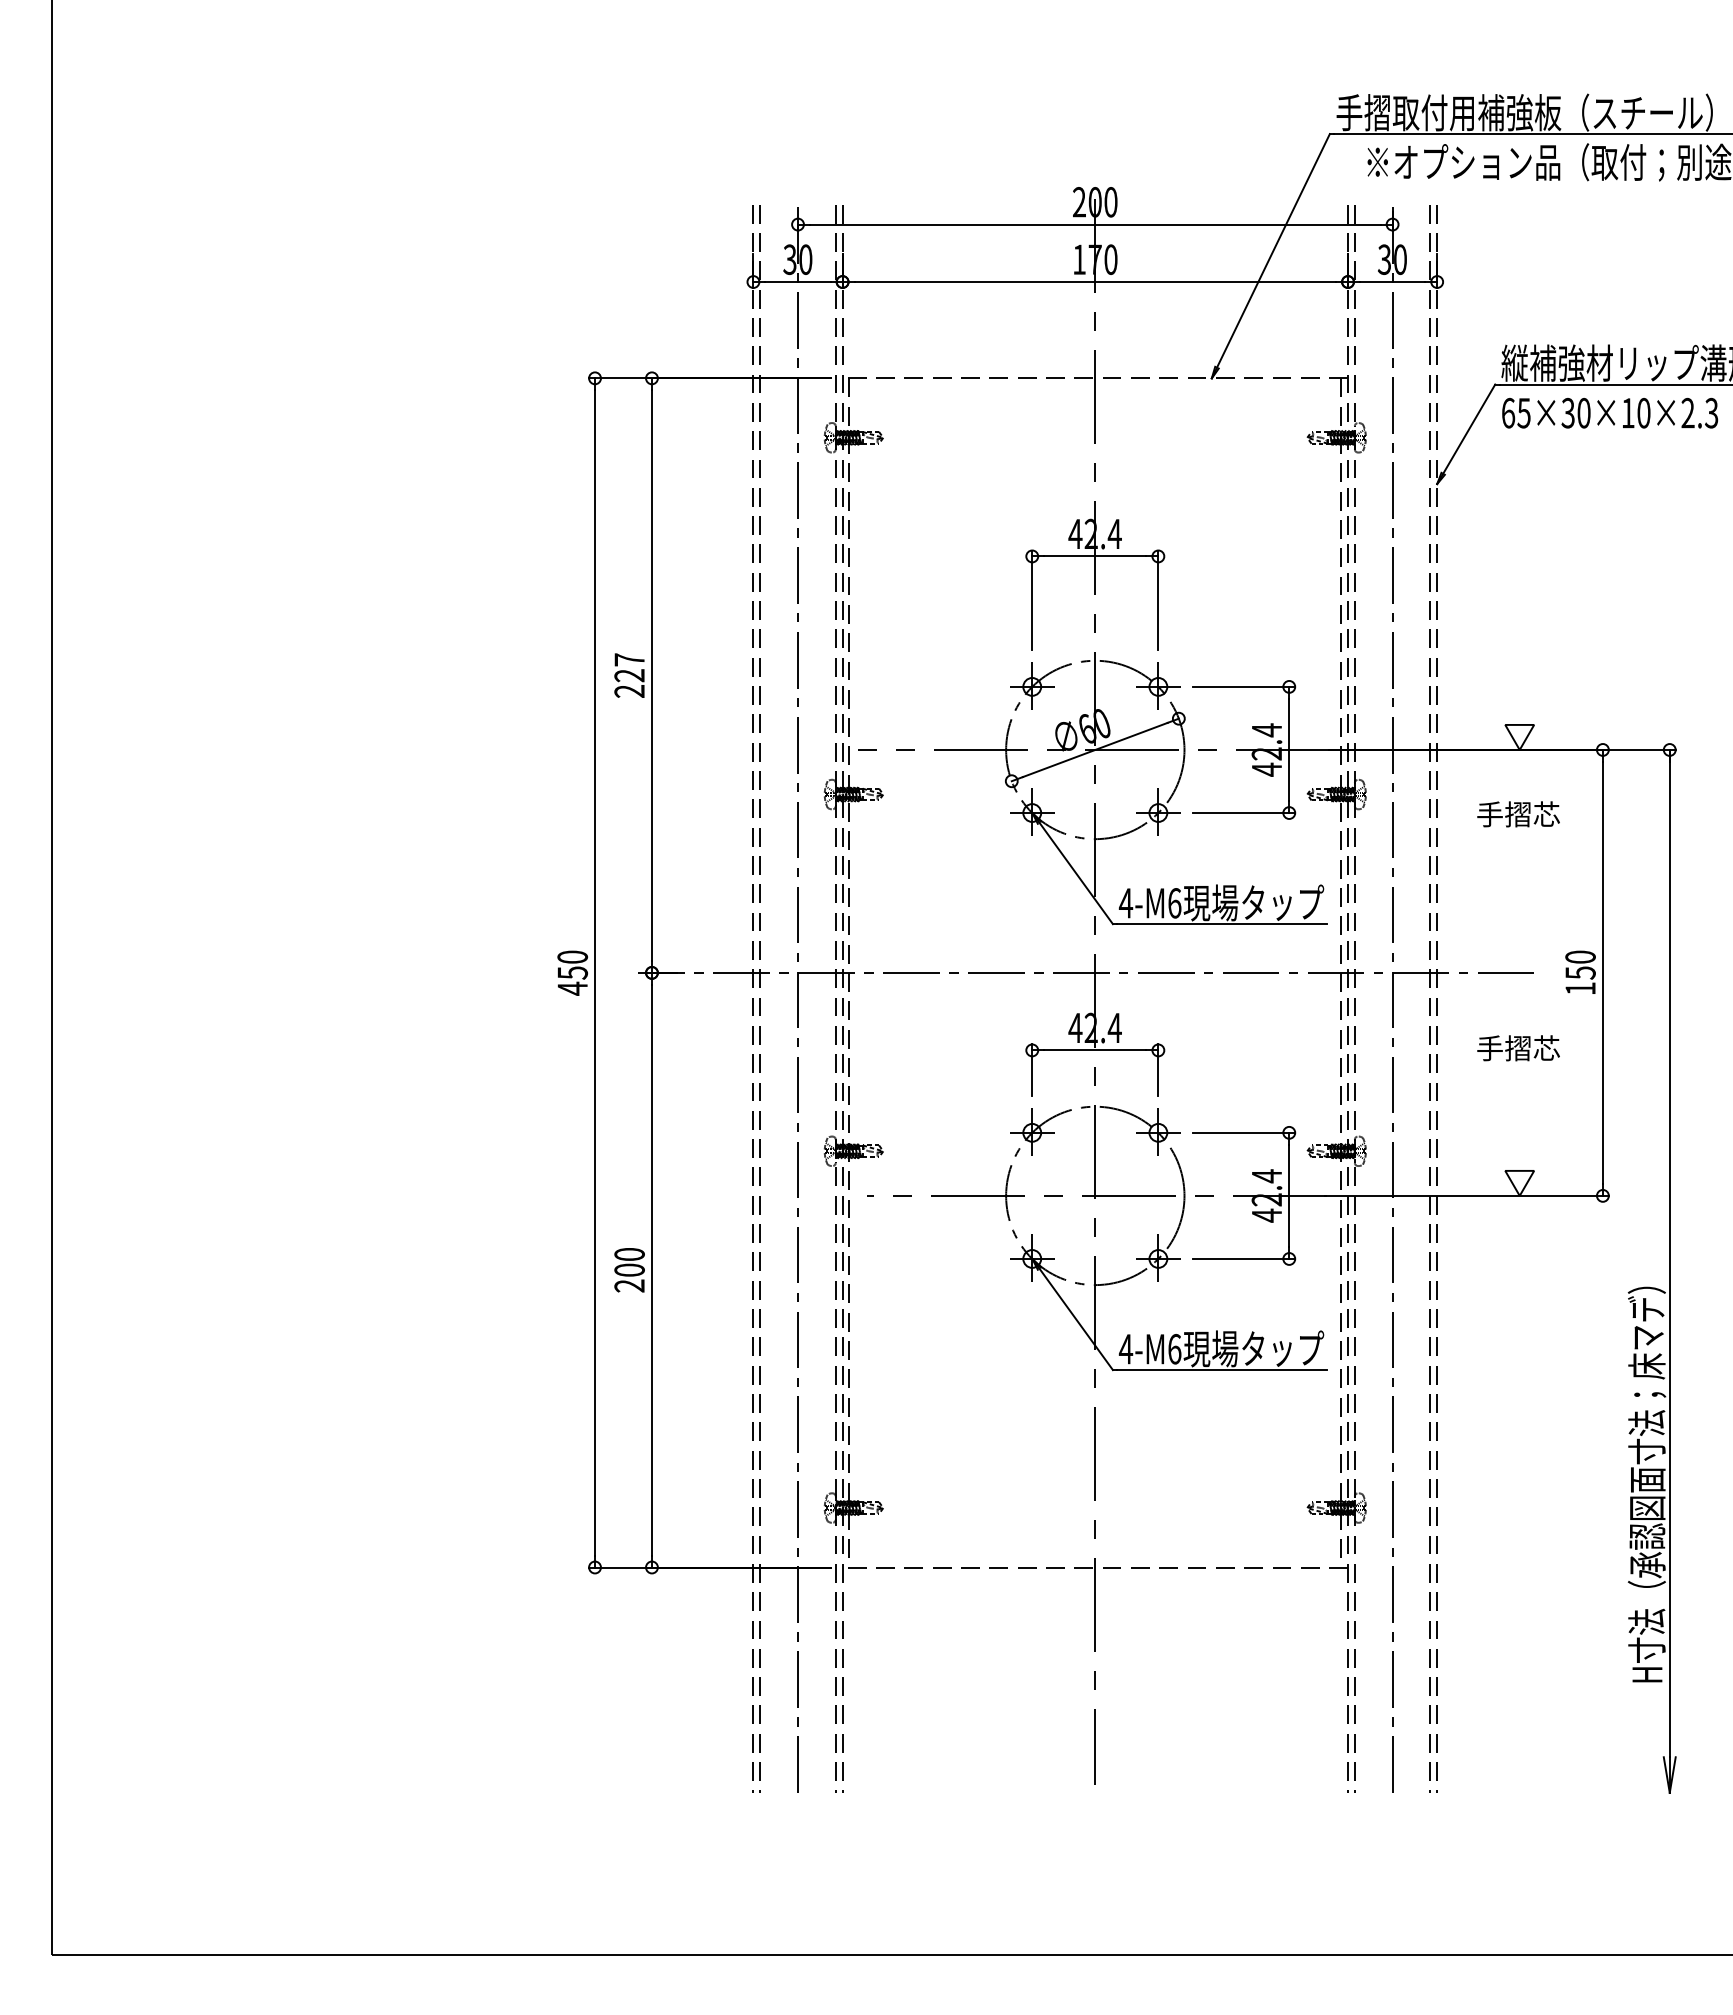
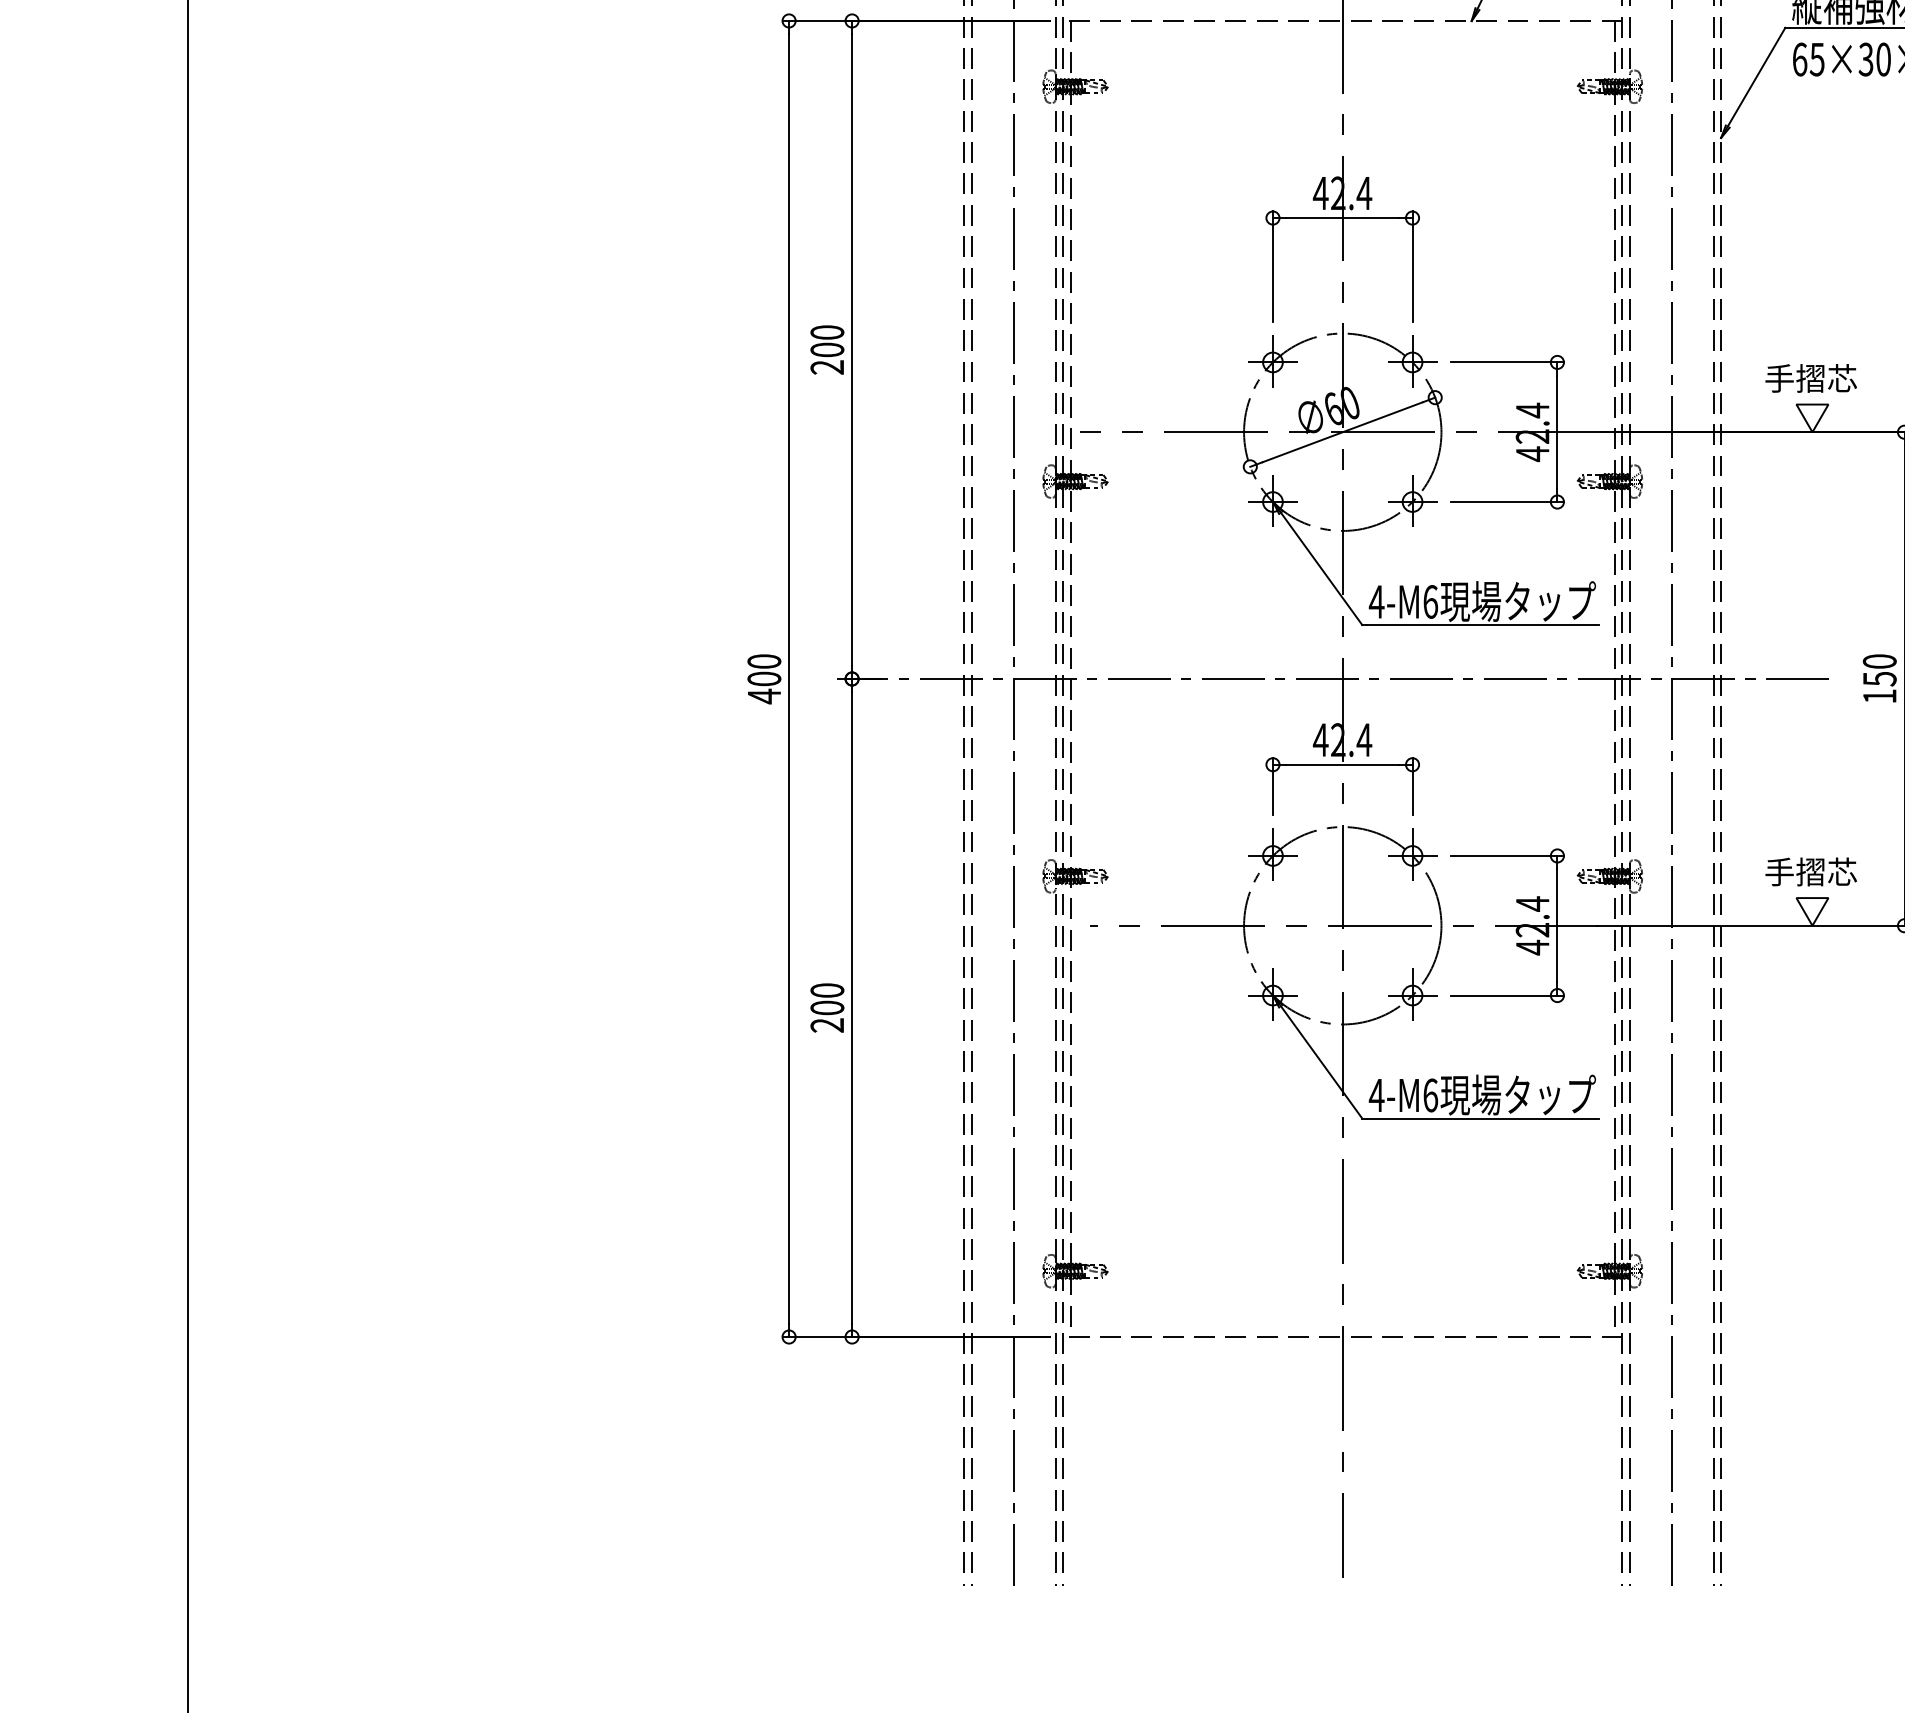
text: (629, 667) -> (827, 340), 227 -> 200
text: (1518, 814) -> (1811, 378), moved
text: (572, 972) -> (764, 678), 450 -> 400
text: (1518, 1048) -> (1811, 872), moved

